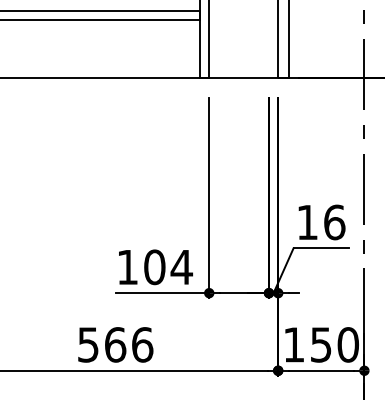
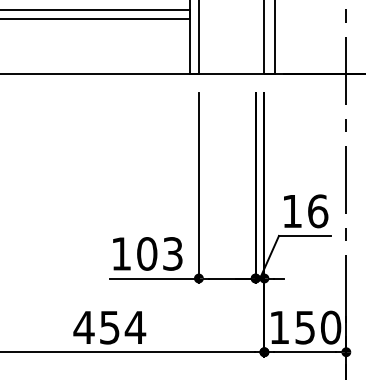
text: (181, 266) -> (172, 253), 104 -> 103
text: (115, 344) -> (109, 327), 566 -> 454

